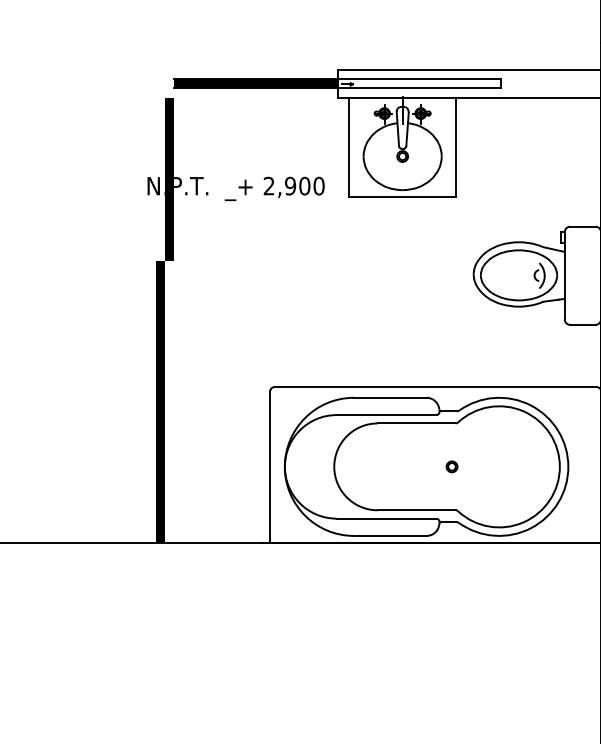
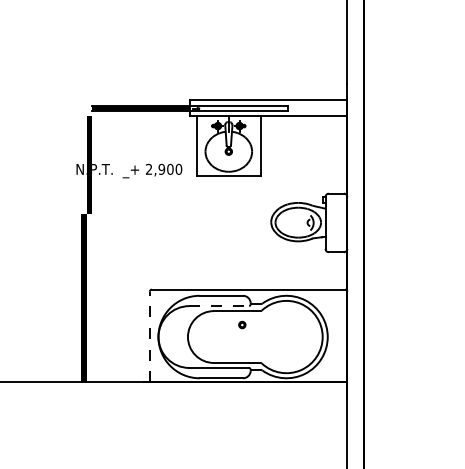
line: (387, 415) -> (219, 306), solid -> dashed
line: (269, 465) -> (149, 336), solid -> dashed
part: (452, 465) -> (242, 324), moved

